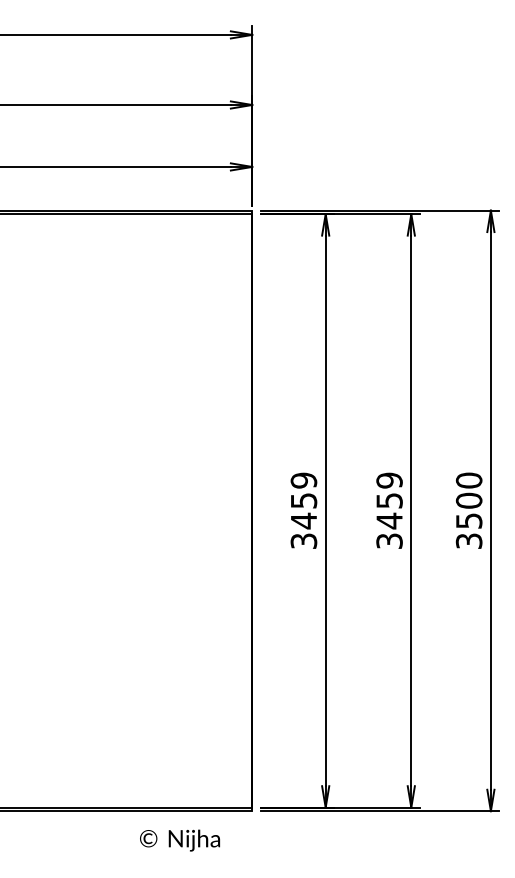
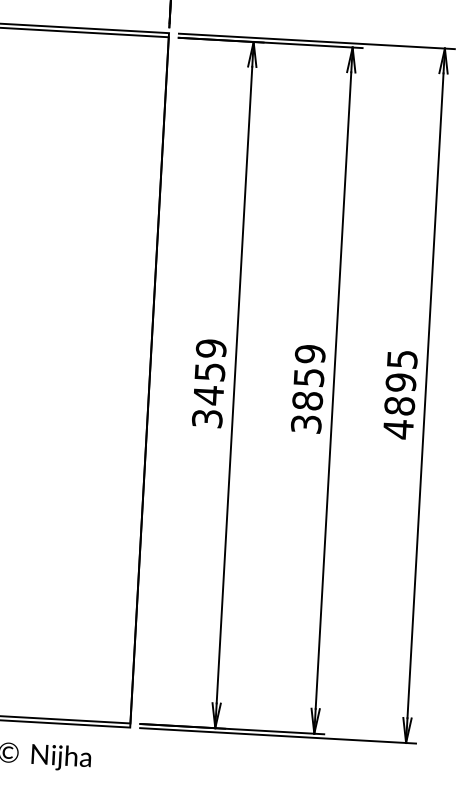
text: (468, 510) -> (399, 393), 3500 -> 4895
text: (389, 520) -> (307, 400), 3459 -> 3859

